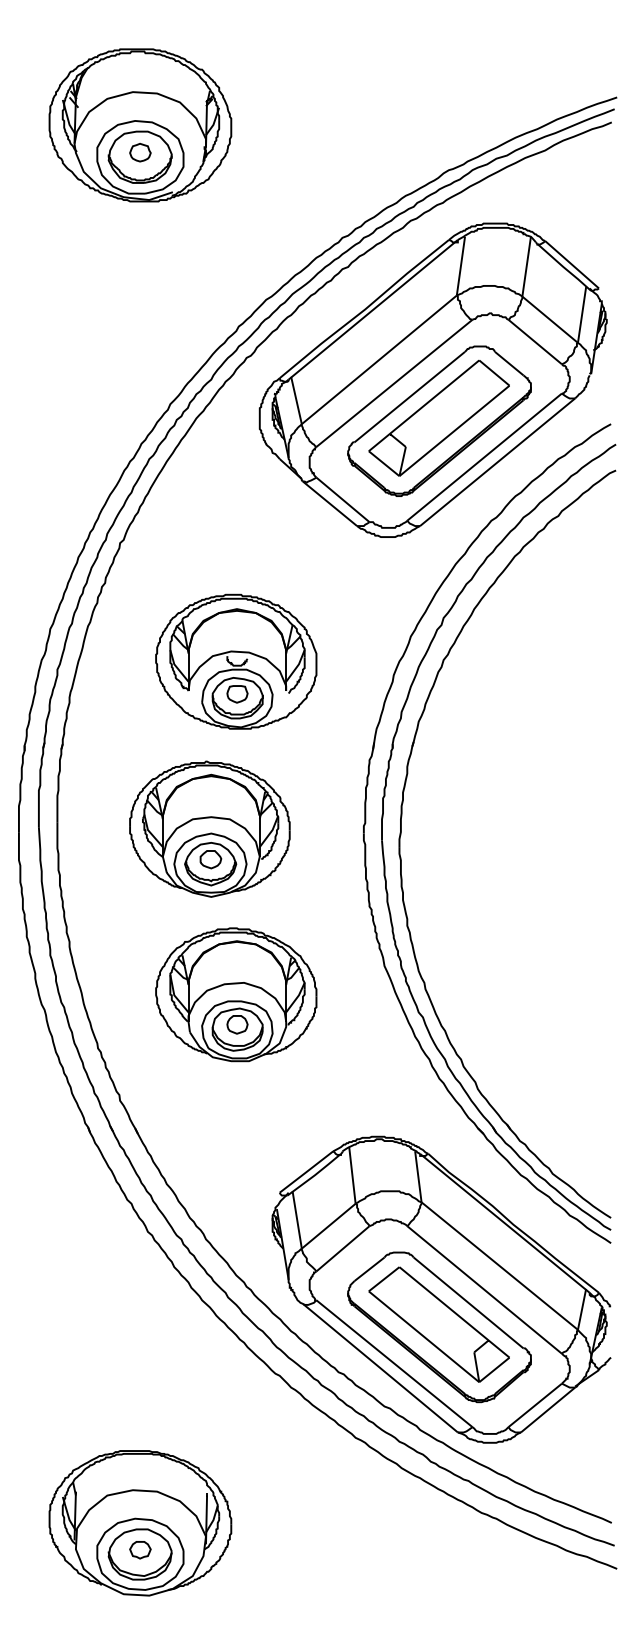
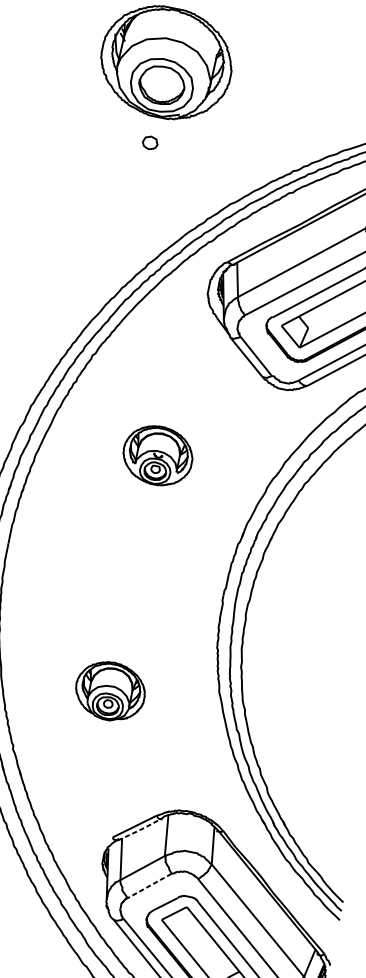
part: (140, 152) -> (150, 142), moved
part: (236, 661) -> (157, 455), size x0.6
part: (209, 828) -> (115, 569), removed
part: (236, 994) -> (110, 691), size x0.6
line: (315, 1175) -> (140, 830), solid -> dashed
line: (342, 1248) -> (149, 885), solid -> dashed

